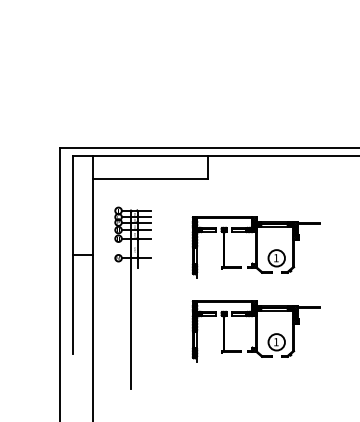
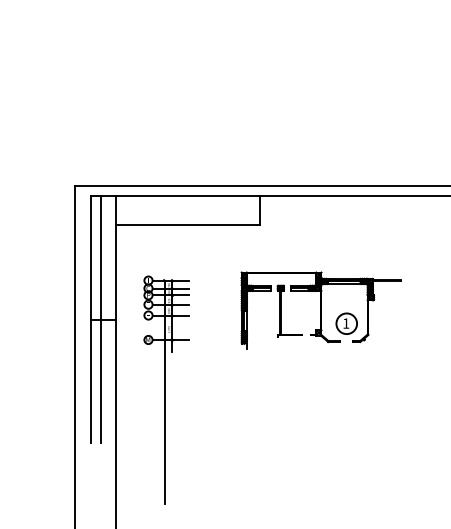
line: (81, 254) -> (102, 319), added
part: (132, 297) -> (165, 389), moved
part: (255, 331) -> (320, 415), removed

